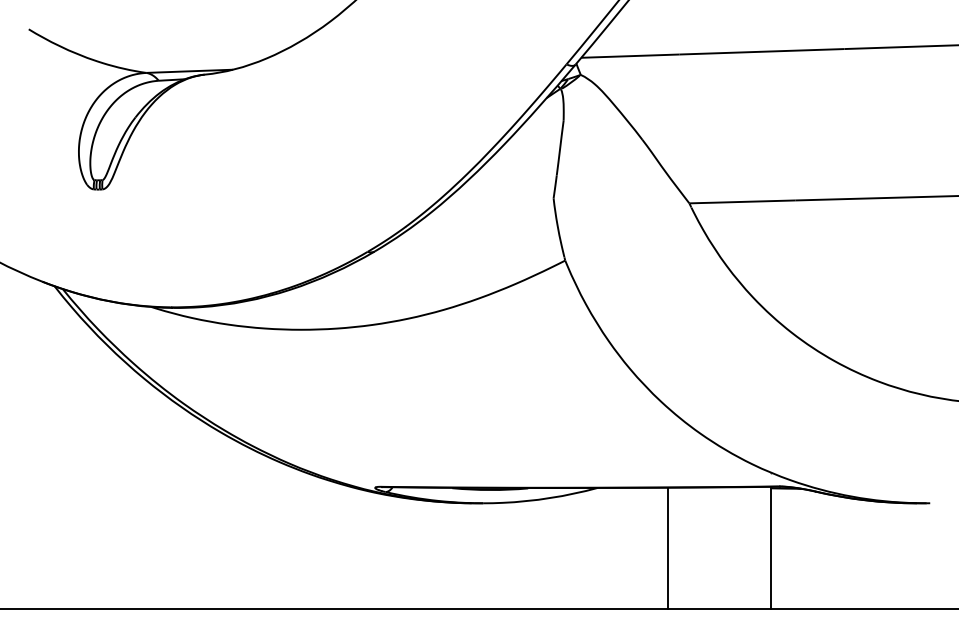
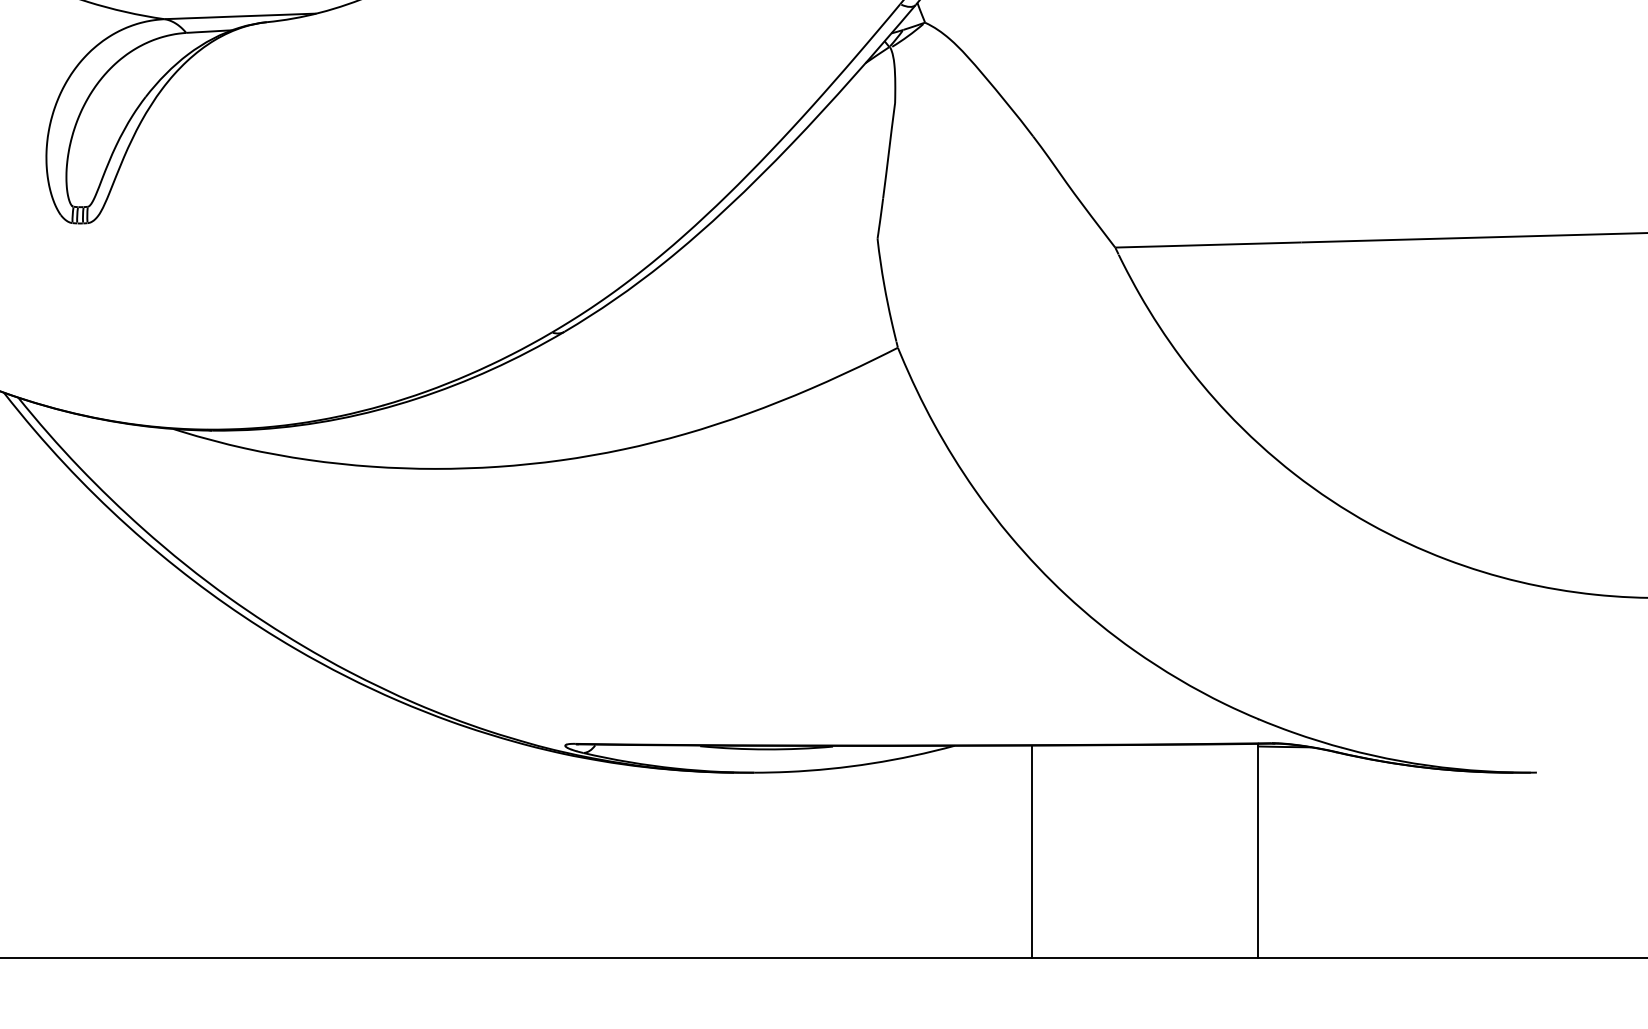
line: (667, 548) -> (1031, 851), moved

